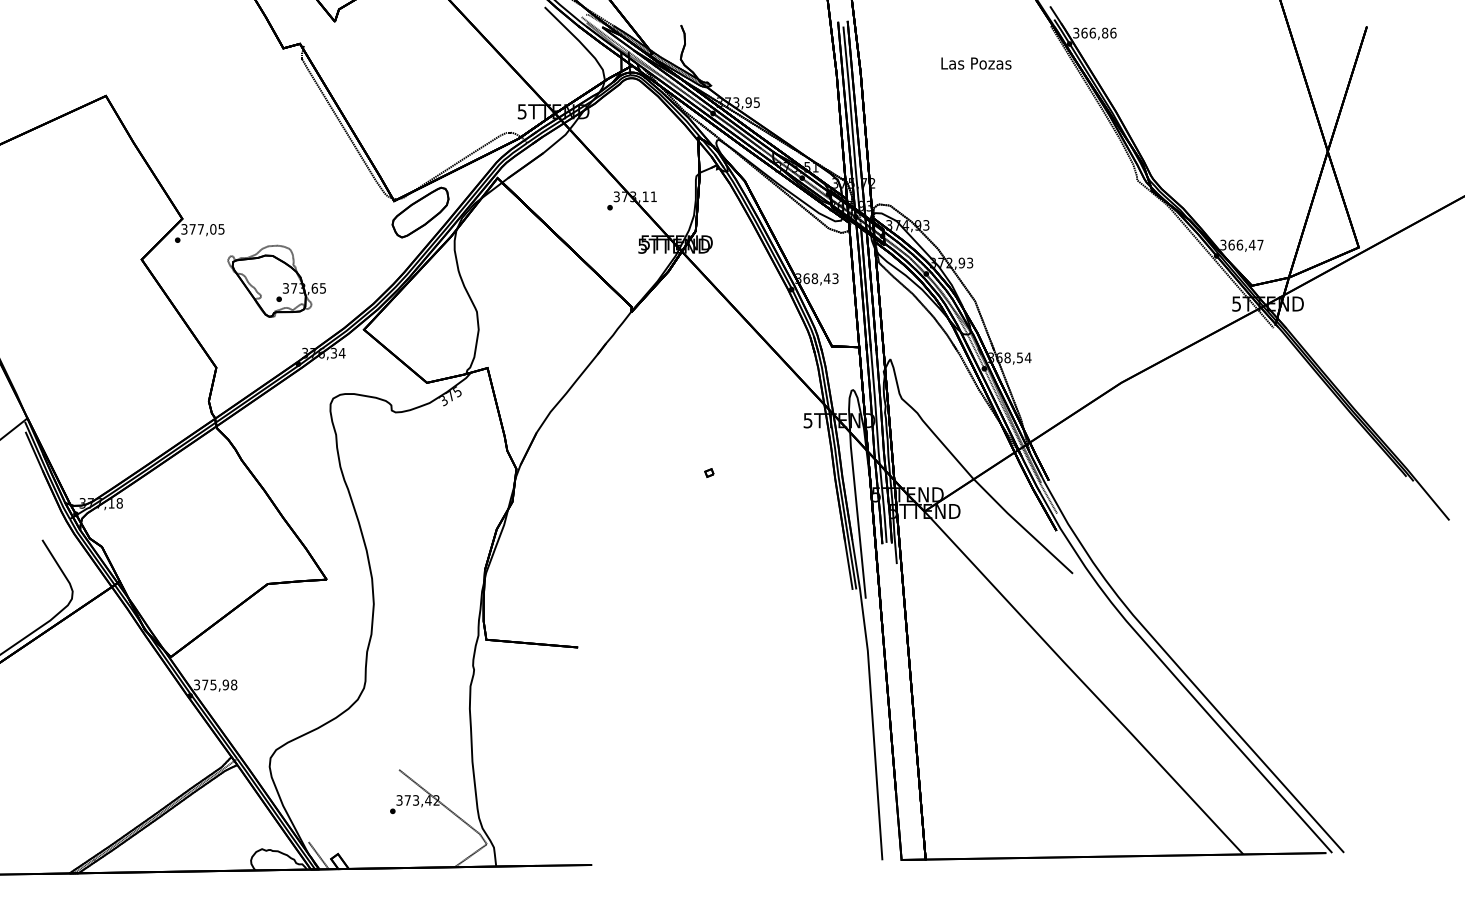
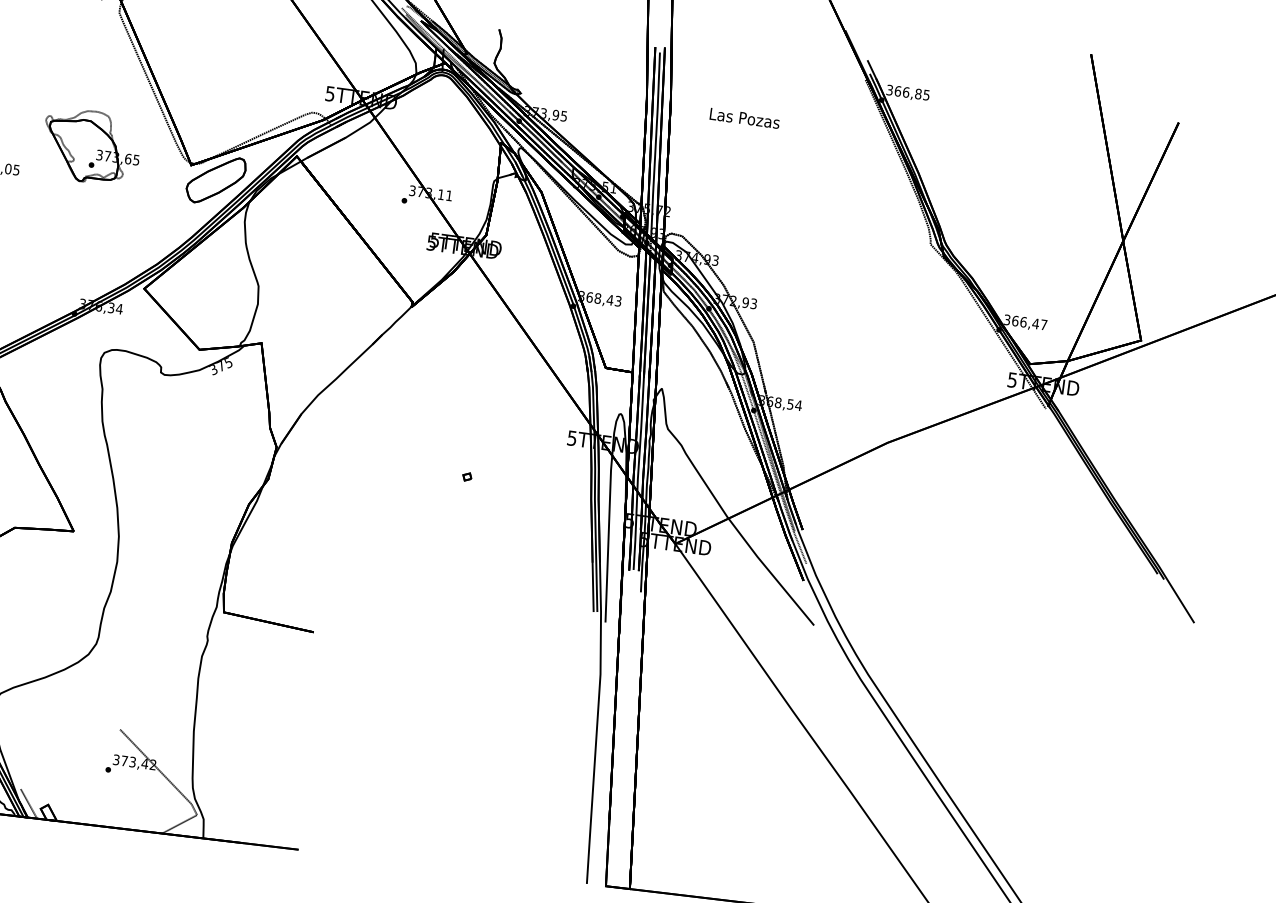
text: (1113, 32) -> (926, 94), 366,86 -> 366,85
text: (976, 63) -> (744, 118), moved
part: (276, 280) -> (91, 146), moved

